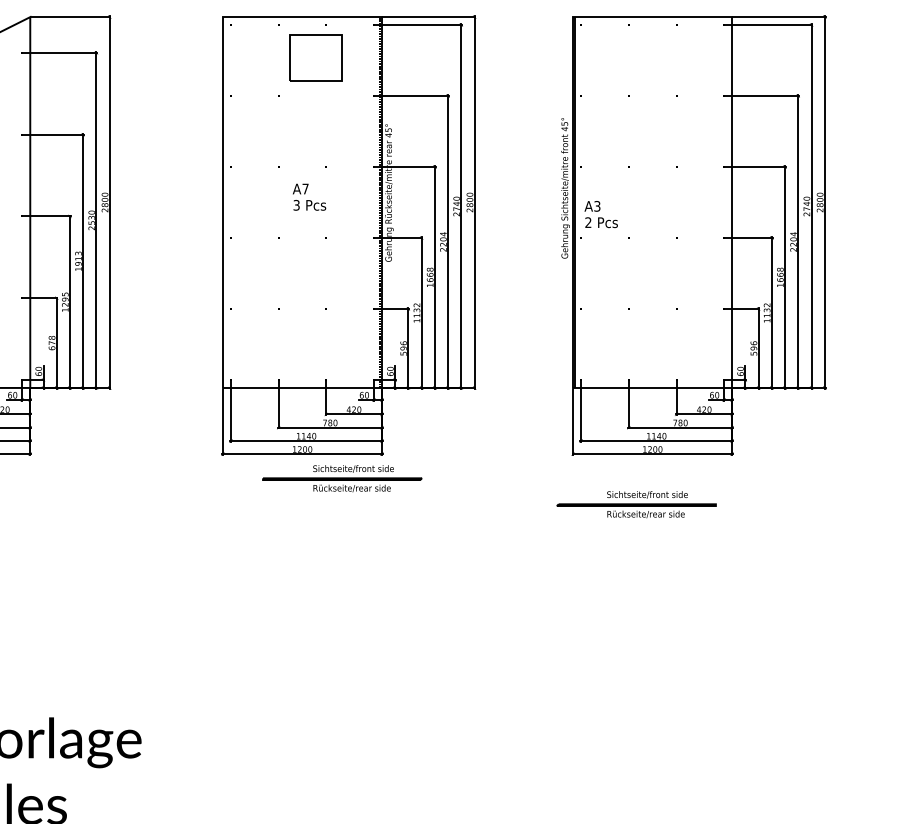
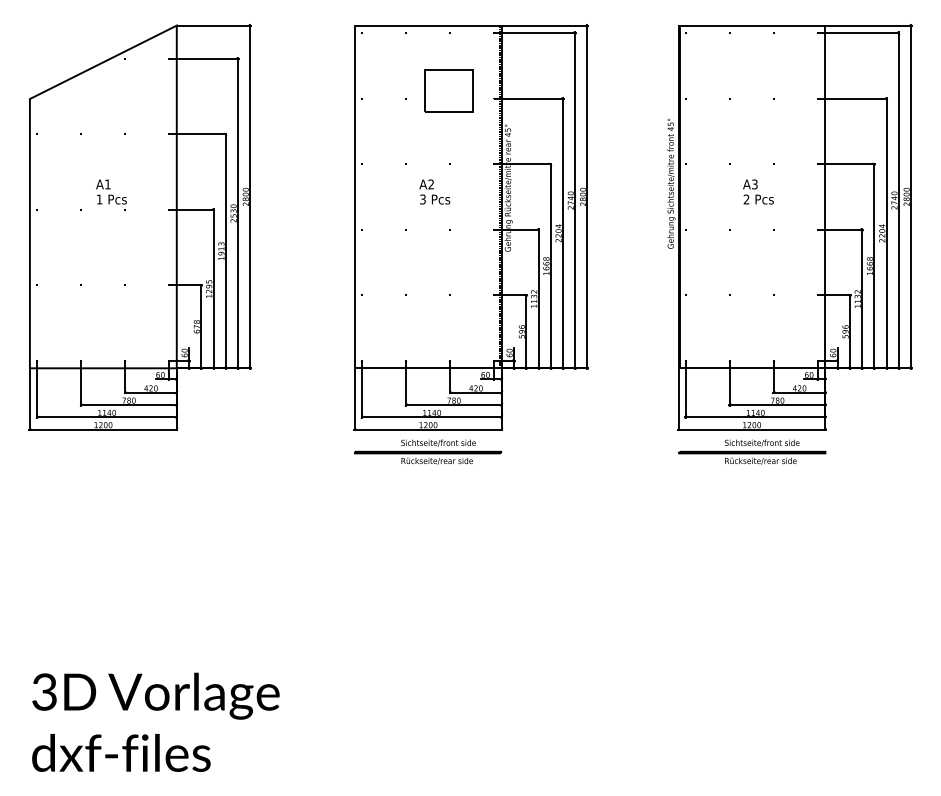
part: (315, 58) -> (448, 90), moved
text: (304, 189) -> (430, 184), A7 -> A2
text: (601, 213) -> (758, 191), moved
part: (342, 477) -> (428, 451), moved
part: (637, 503) -> (752, 451), moved

